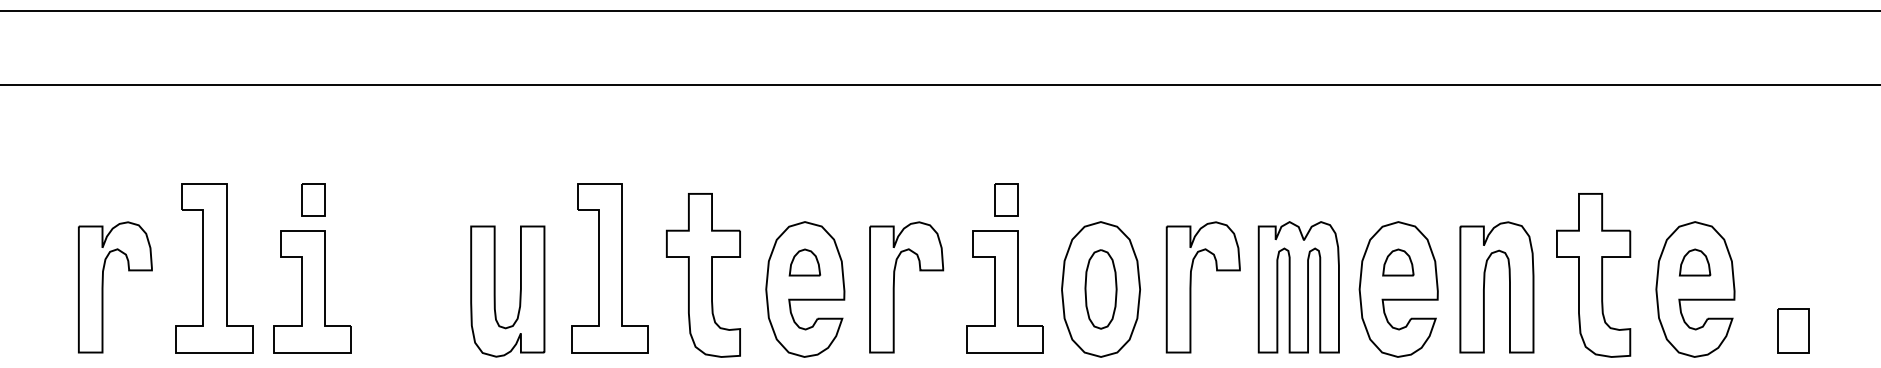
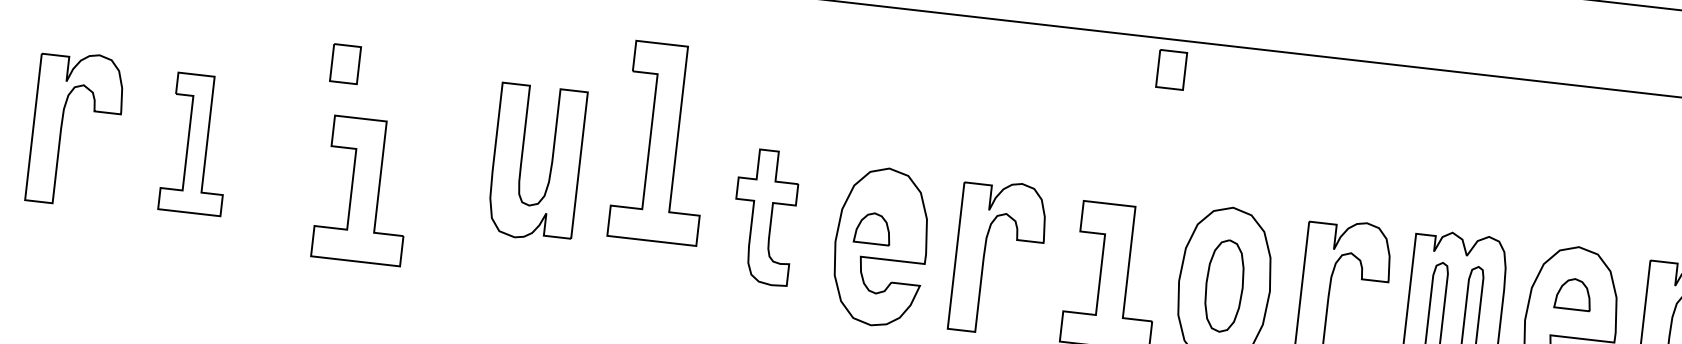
part: (313, 199) -> (345, 63), moved
part: (1006, 199) -> (1172, 69), moved
part: (804, 262) -> (872, 228), moved
part: (214, 268) -> (197, 144), size x0.7
part: (609, 268) -> (662, 143), moved
part: (703, 275) -> (764, 217), size x0.7
part: (103, 287) -> (62, 127), moved
part: (312, 291) -> (363, 190), moved
part: (495, 291) -> (522, 161), moved

